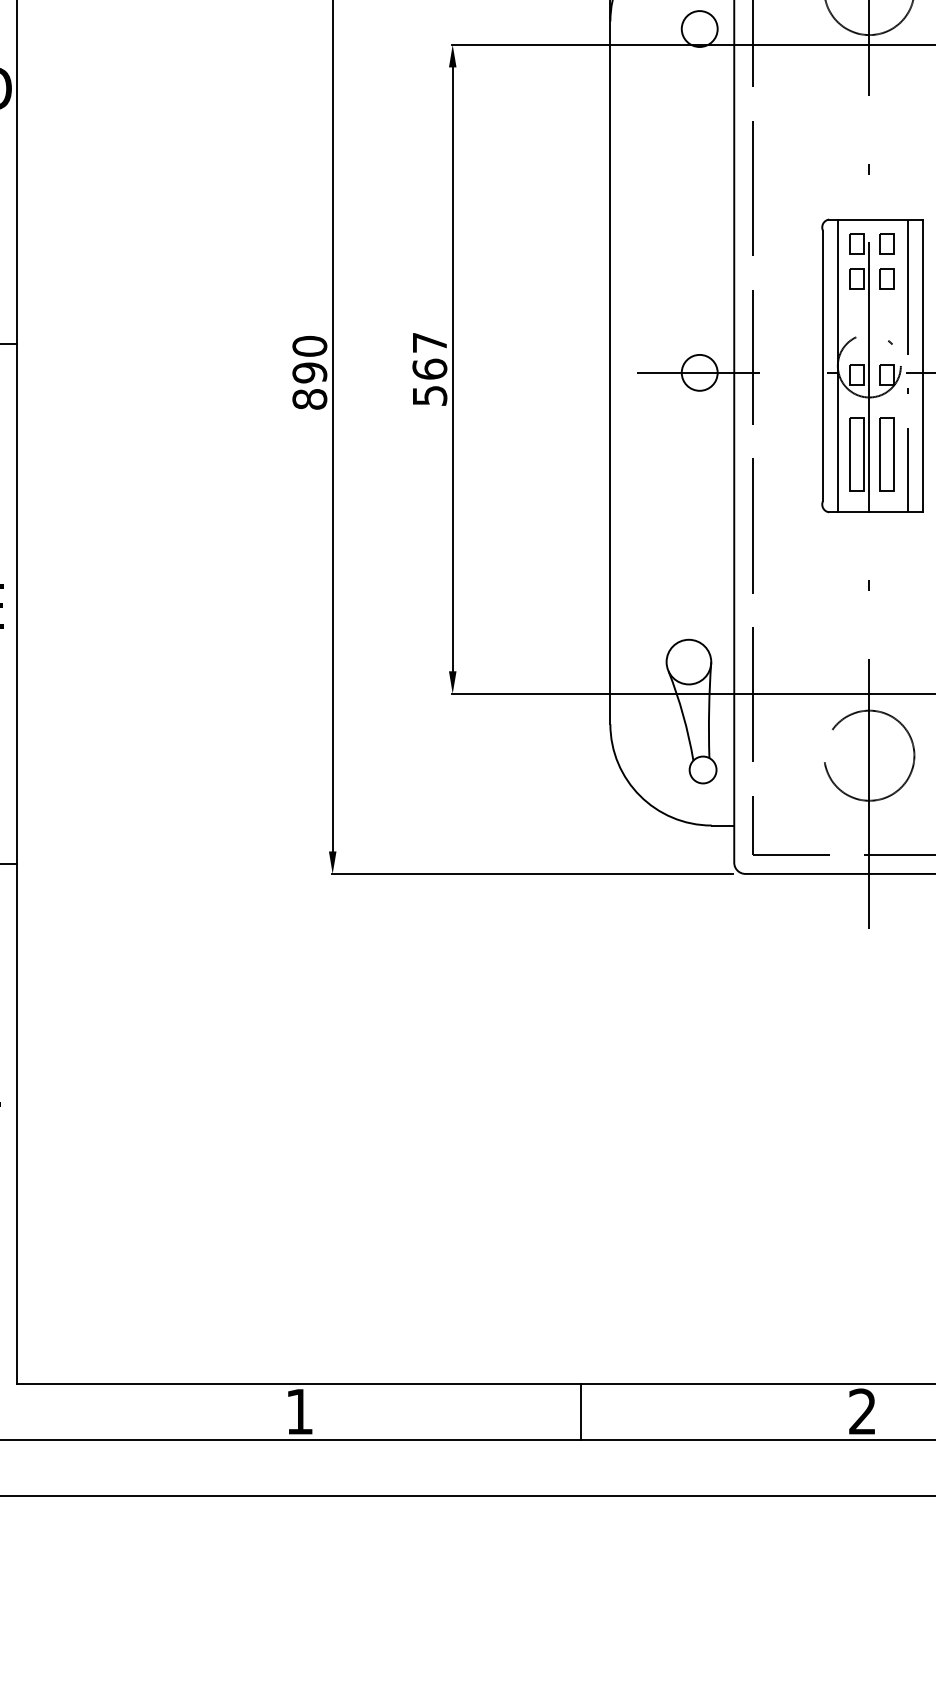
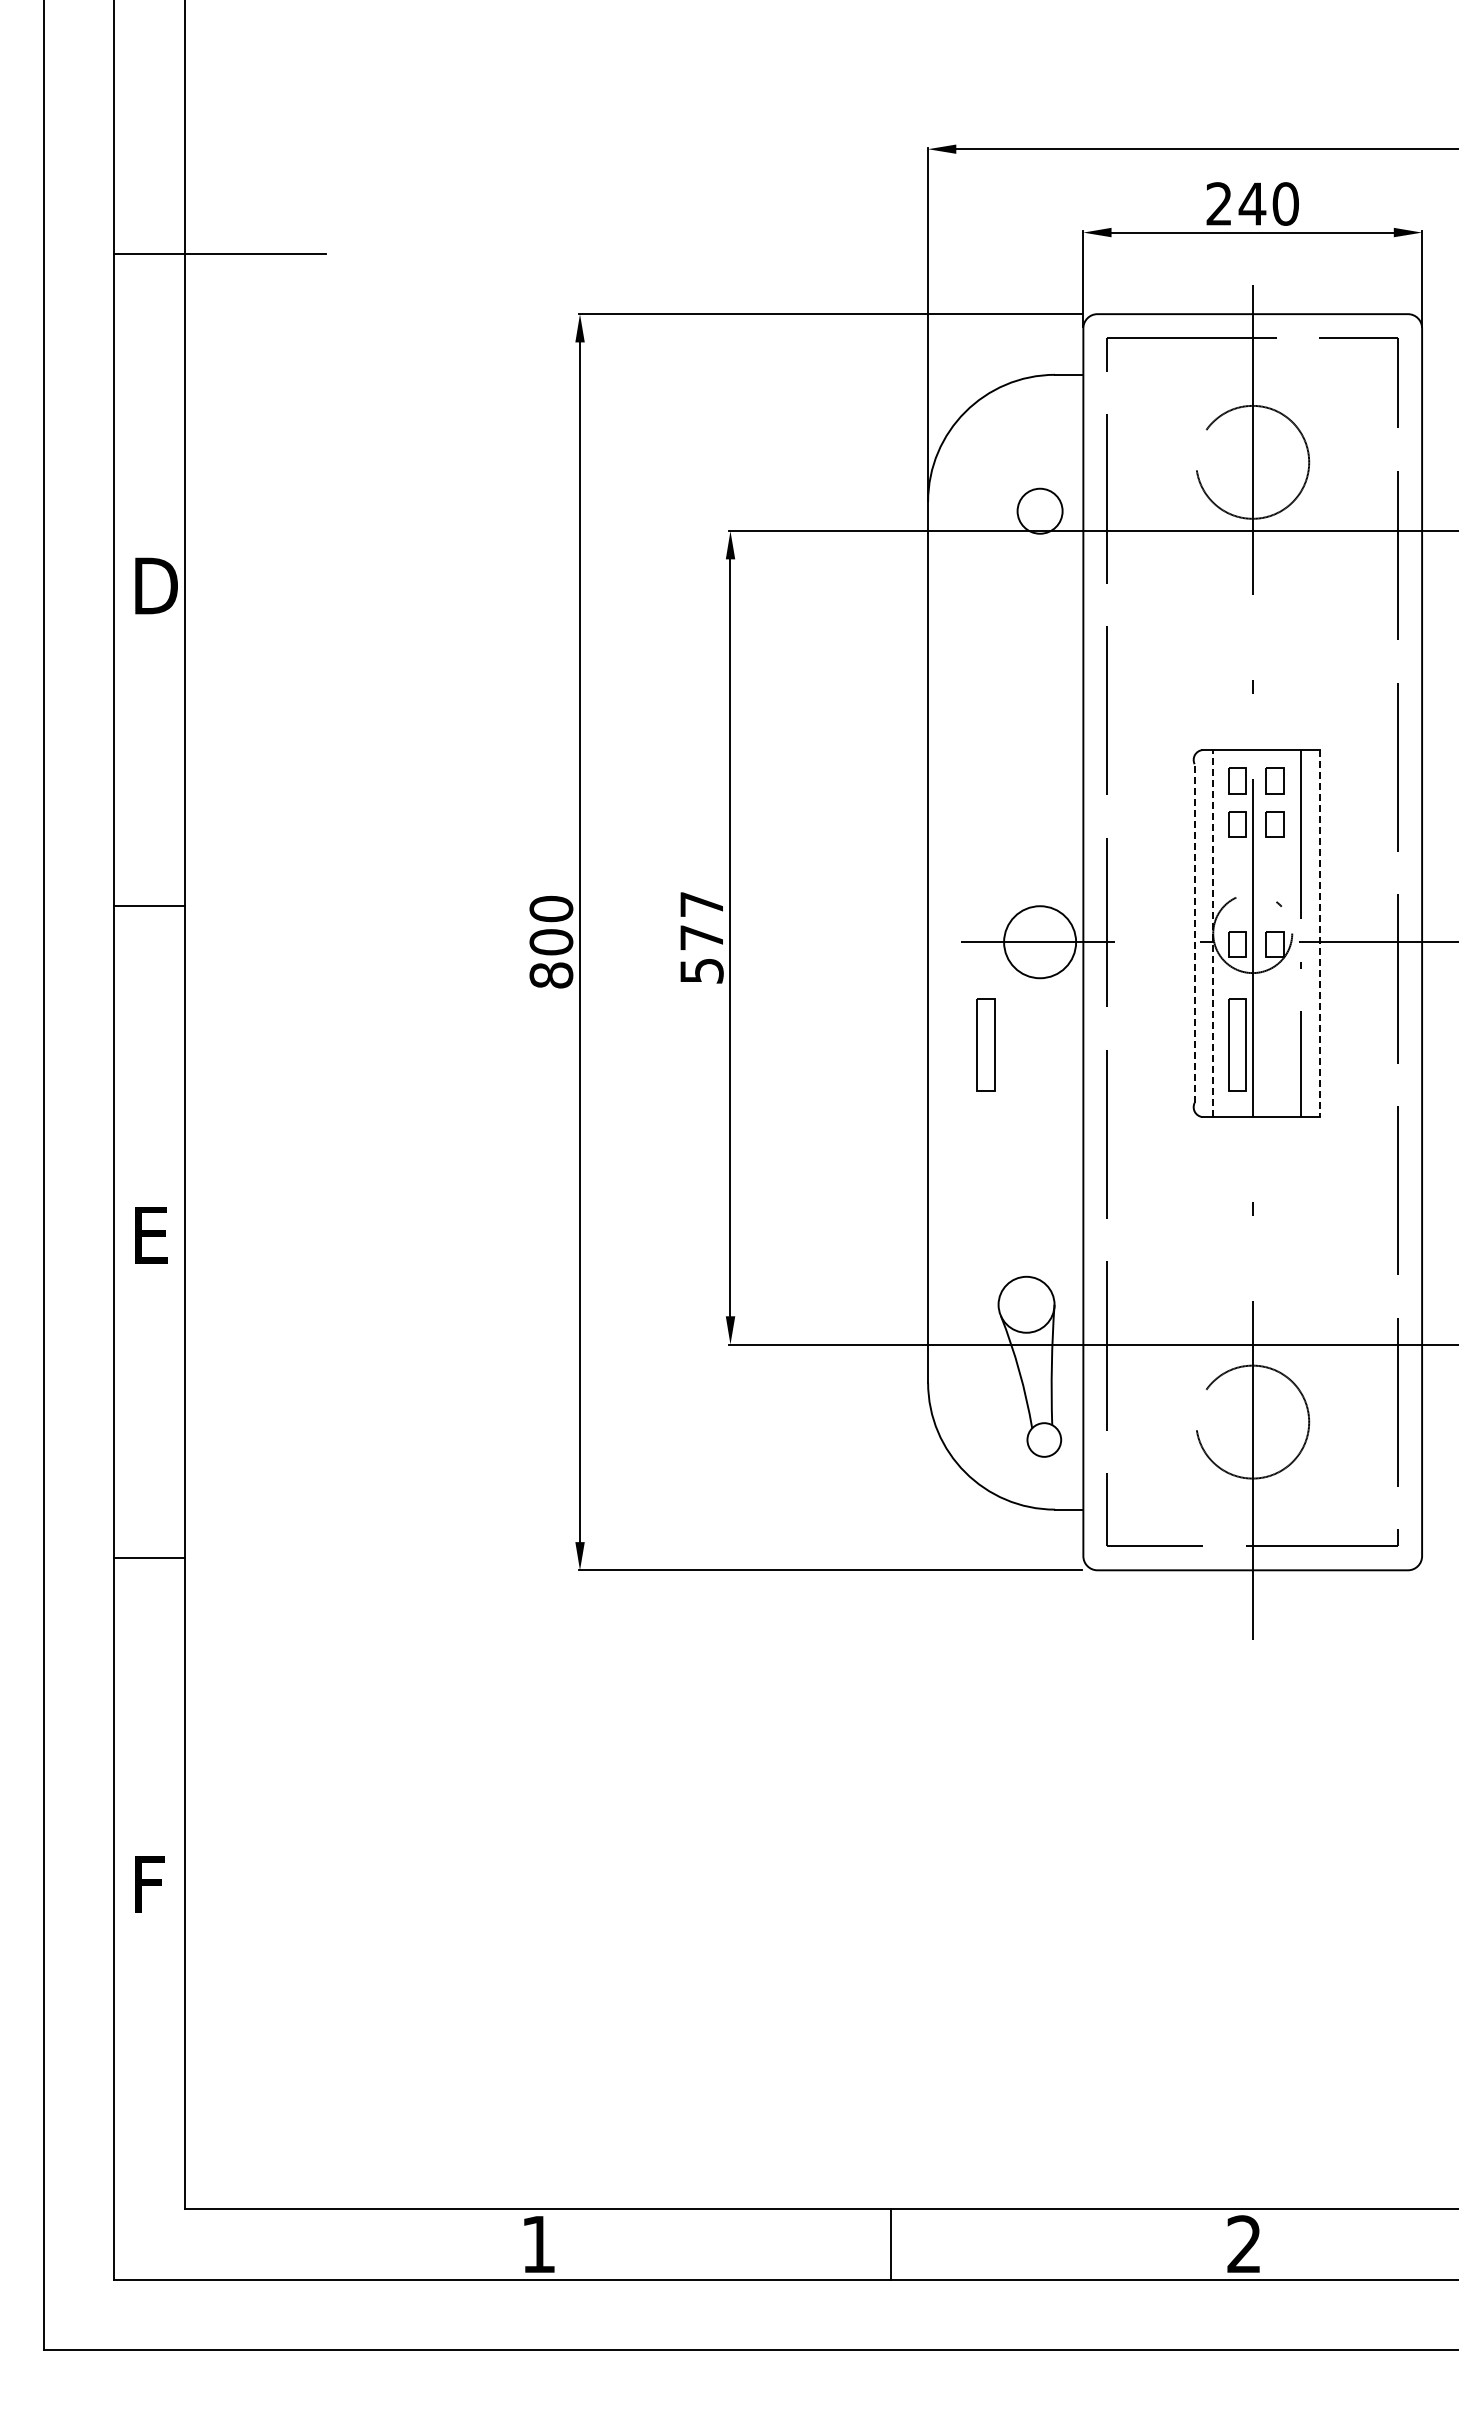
line: (822, 365) -> (1194, 933), solid -> dashed
line: (837, 365) -> (1212, 933), solid -> dashed
line: (923, 366) -> (1320, 934), solid -> dashed
text: (429, 369) -> (701, 937), 567 -> 577
circle: (699, 372) -> (1039, 941), size x1.6
text: (309, 373) -> (551, 942), 890 -> 800
part: (886, 454) -> (985, 1044), moved

